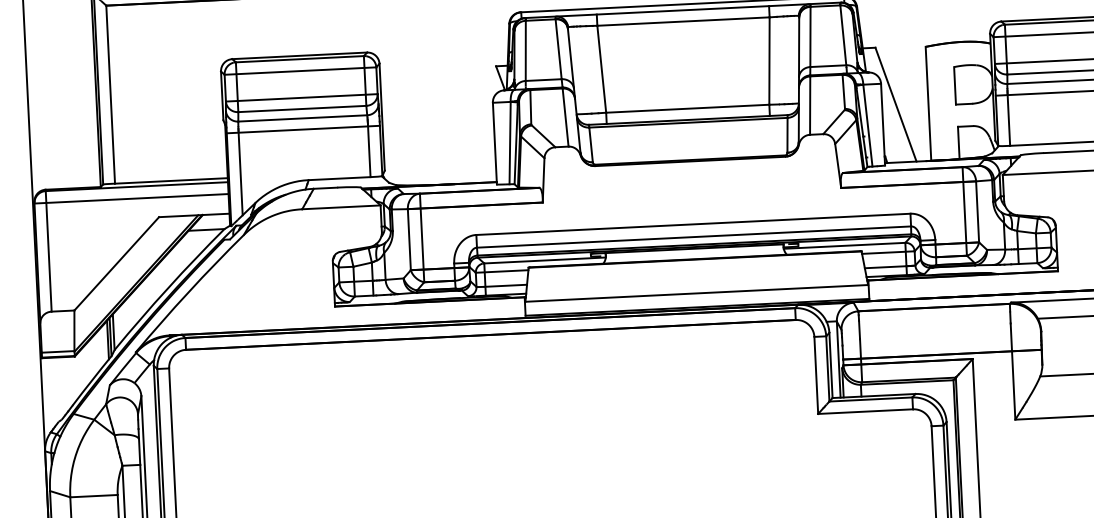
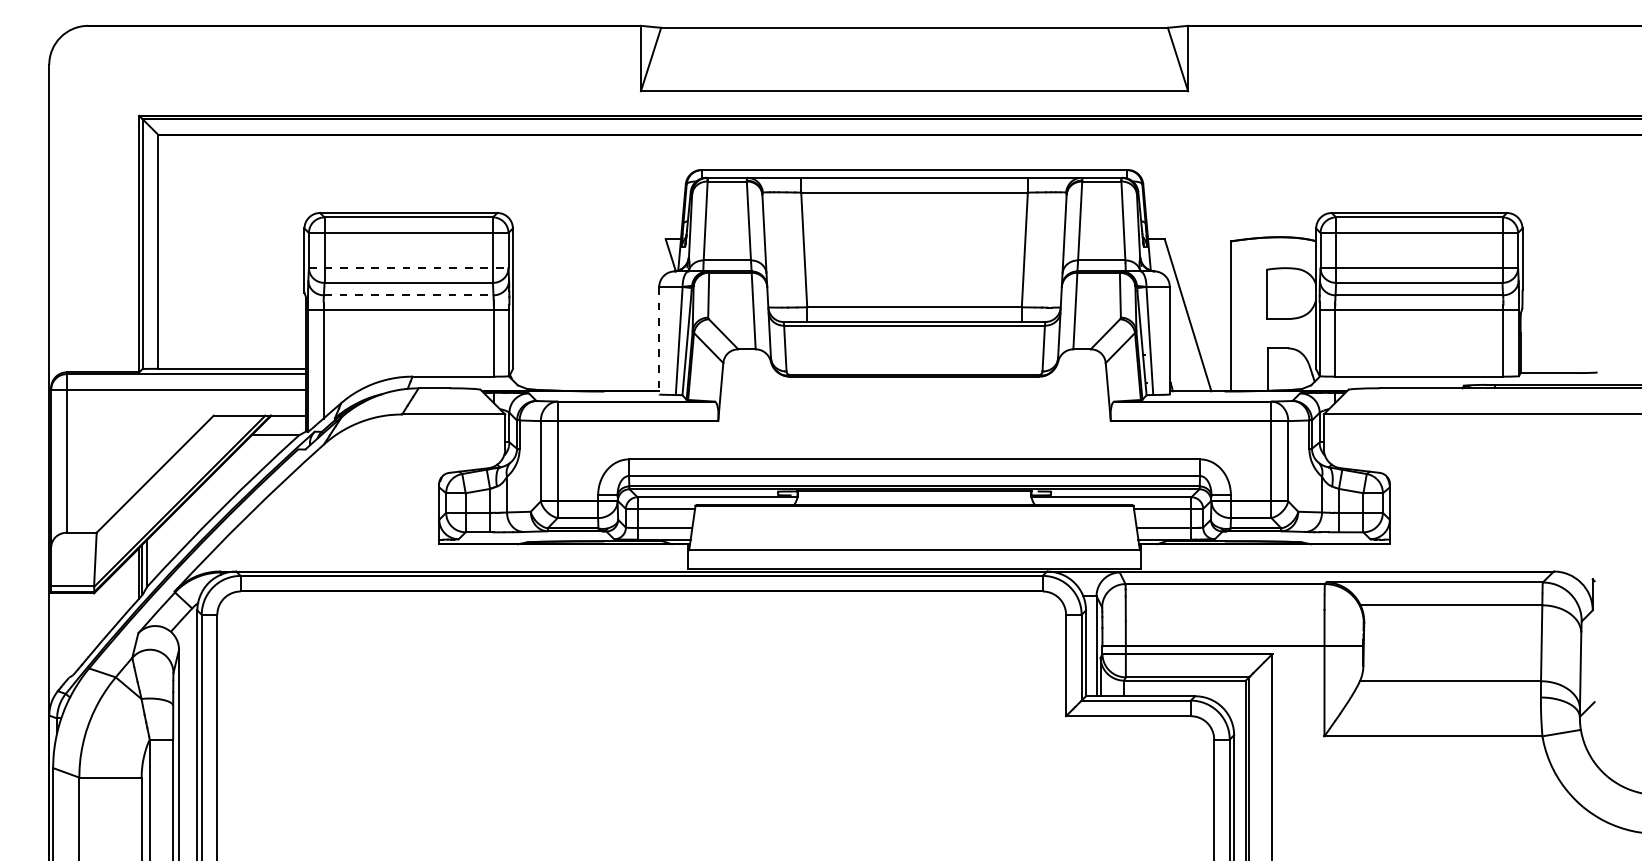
line: (301, 98) -> (408, 268), solid -> dashed
line: (302, 118) -> (408, 295), solid -> dashed
line: (495, 143) -> (659, 340), solid -> dashed

